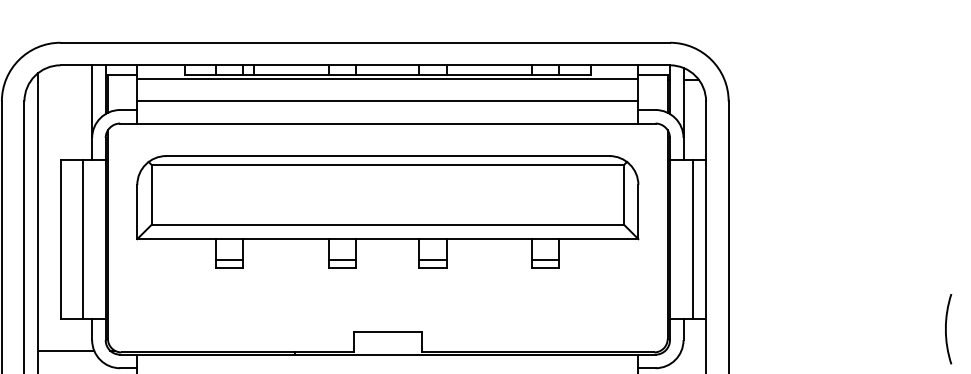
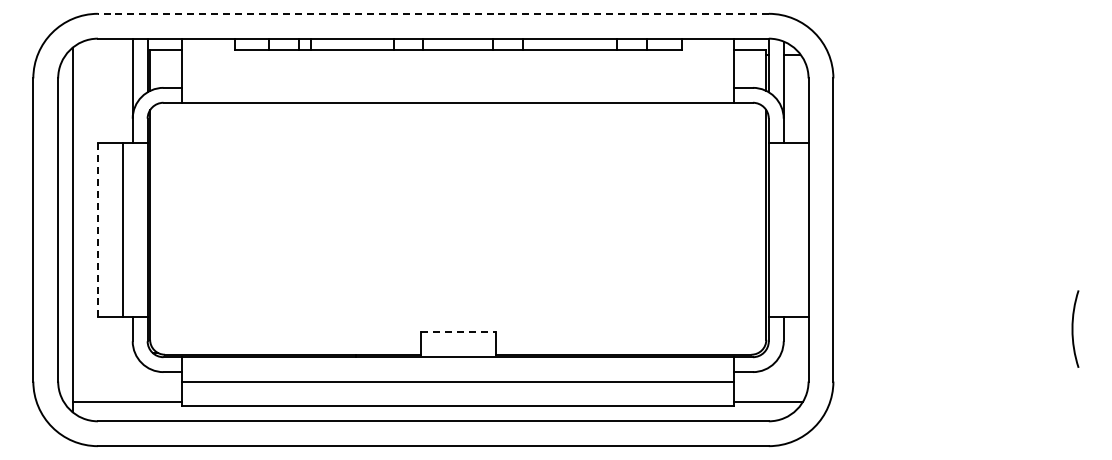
line: (364, 42) -> (432, 13), solid -> dashed
line: (388, 78) -> (458, 53), removed
line: (388, 100) -> (458, 77), removed
part: (387, 211) -> (457, 199), removed
line: (60, 238) -> (97, 229), solid -> dashed
line: (692, 238) -> (793, 229), removed
line: (388, 332) -> (458, 332), solid -> dashed
line: (65, 350) -> (103, 352), removed

